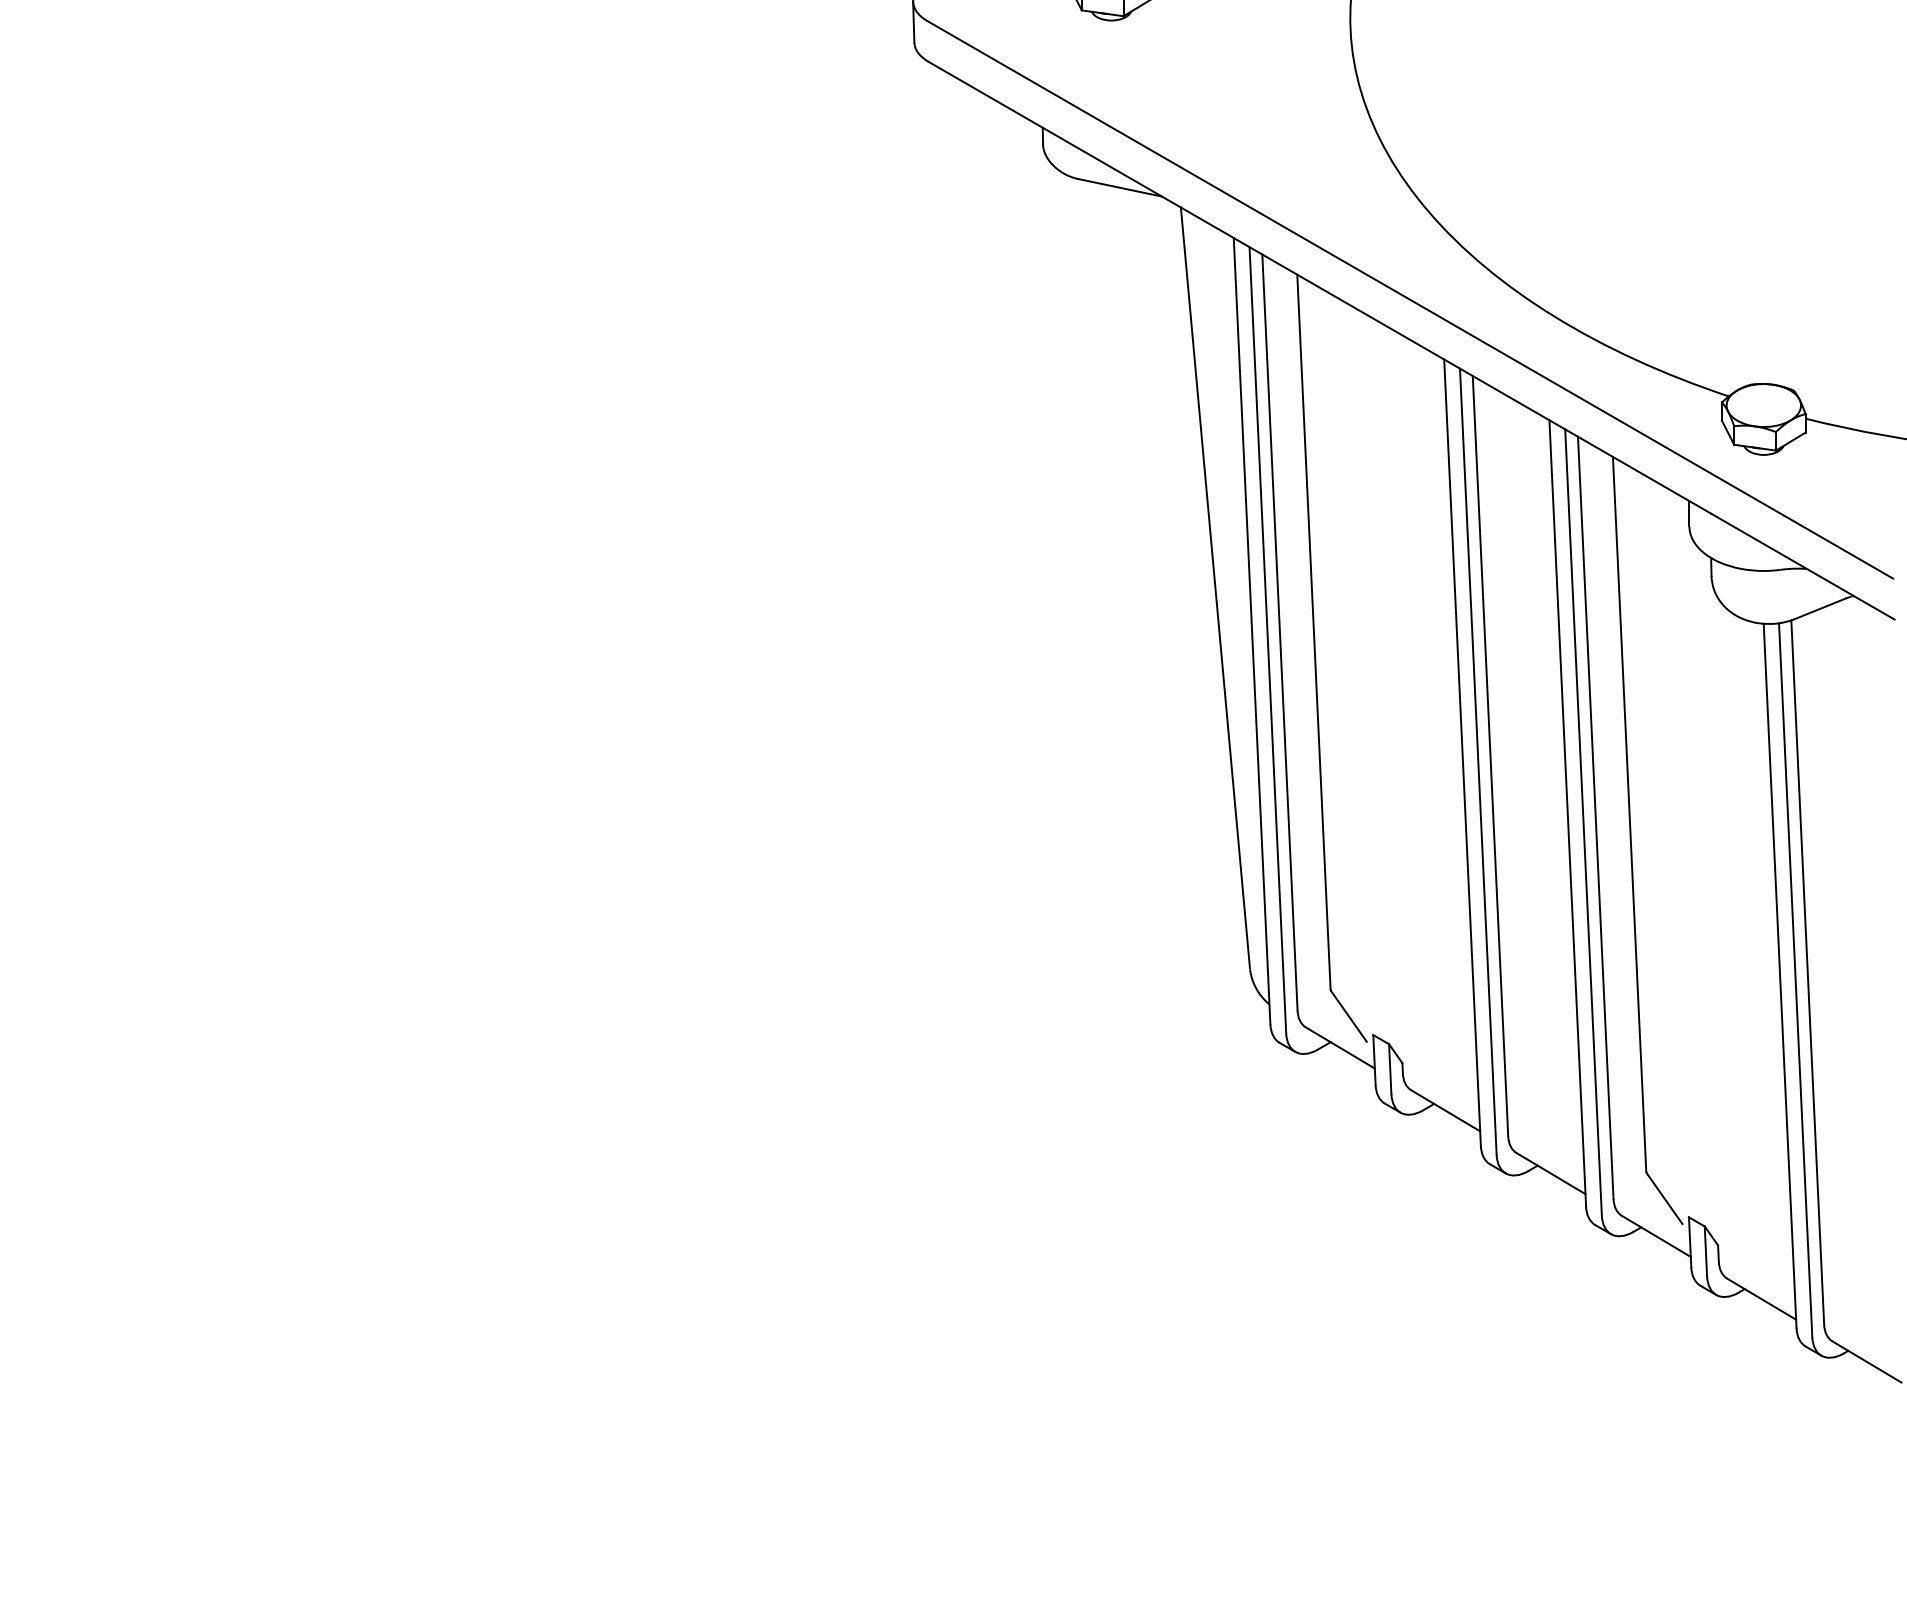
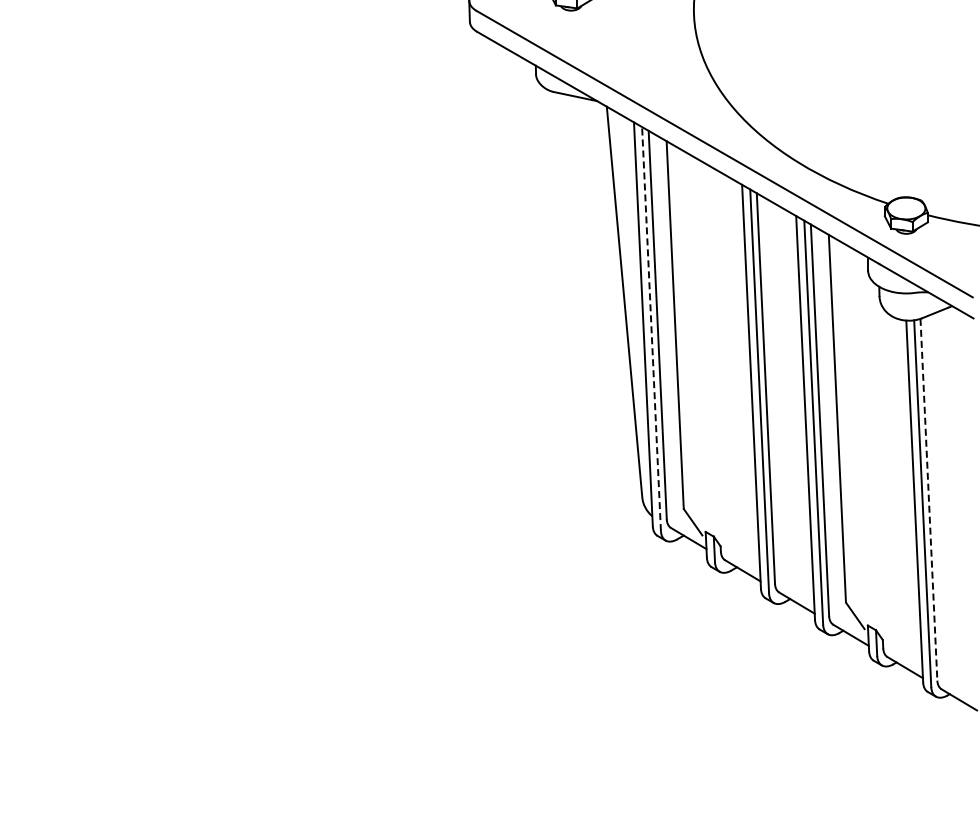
line: (1267, 639) -> (651, 328), solid -> dashed
line: (1806, 973) -> (928, 500), solid -> dashed

